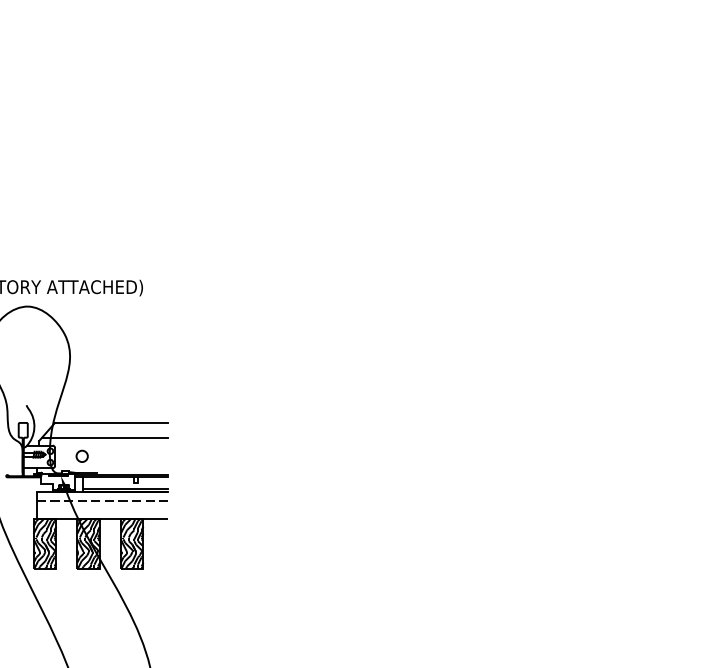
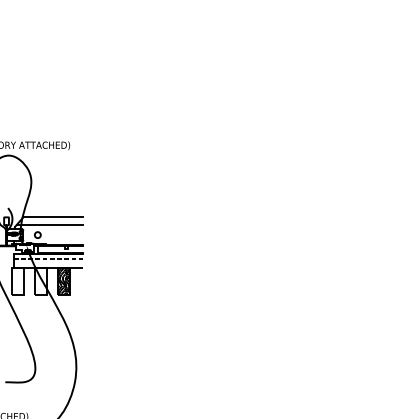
hatch: (45, 543) -> (18, 281), removed
hatch: (89, 543) -> (41, 281), removed

